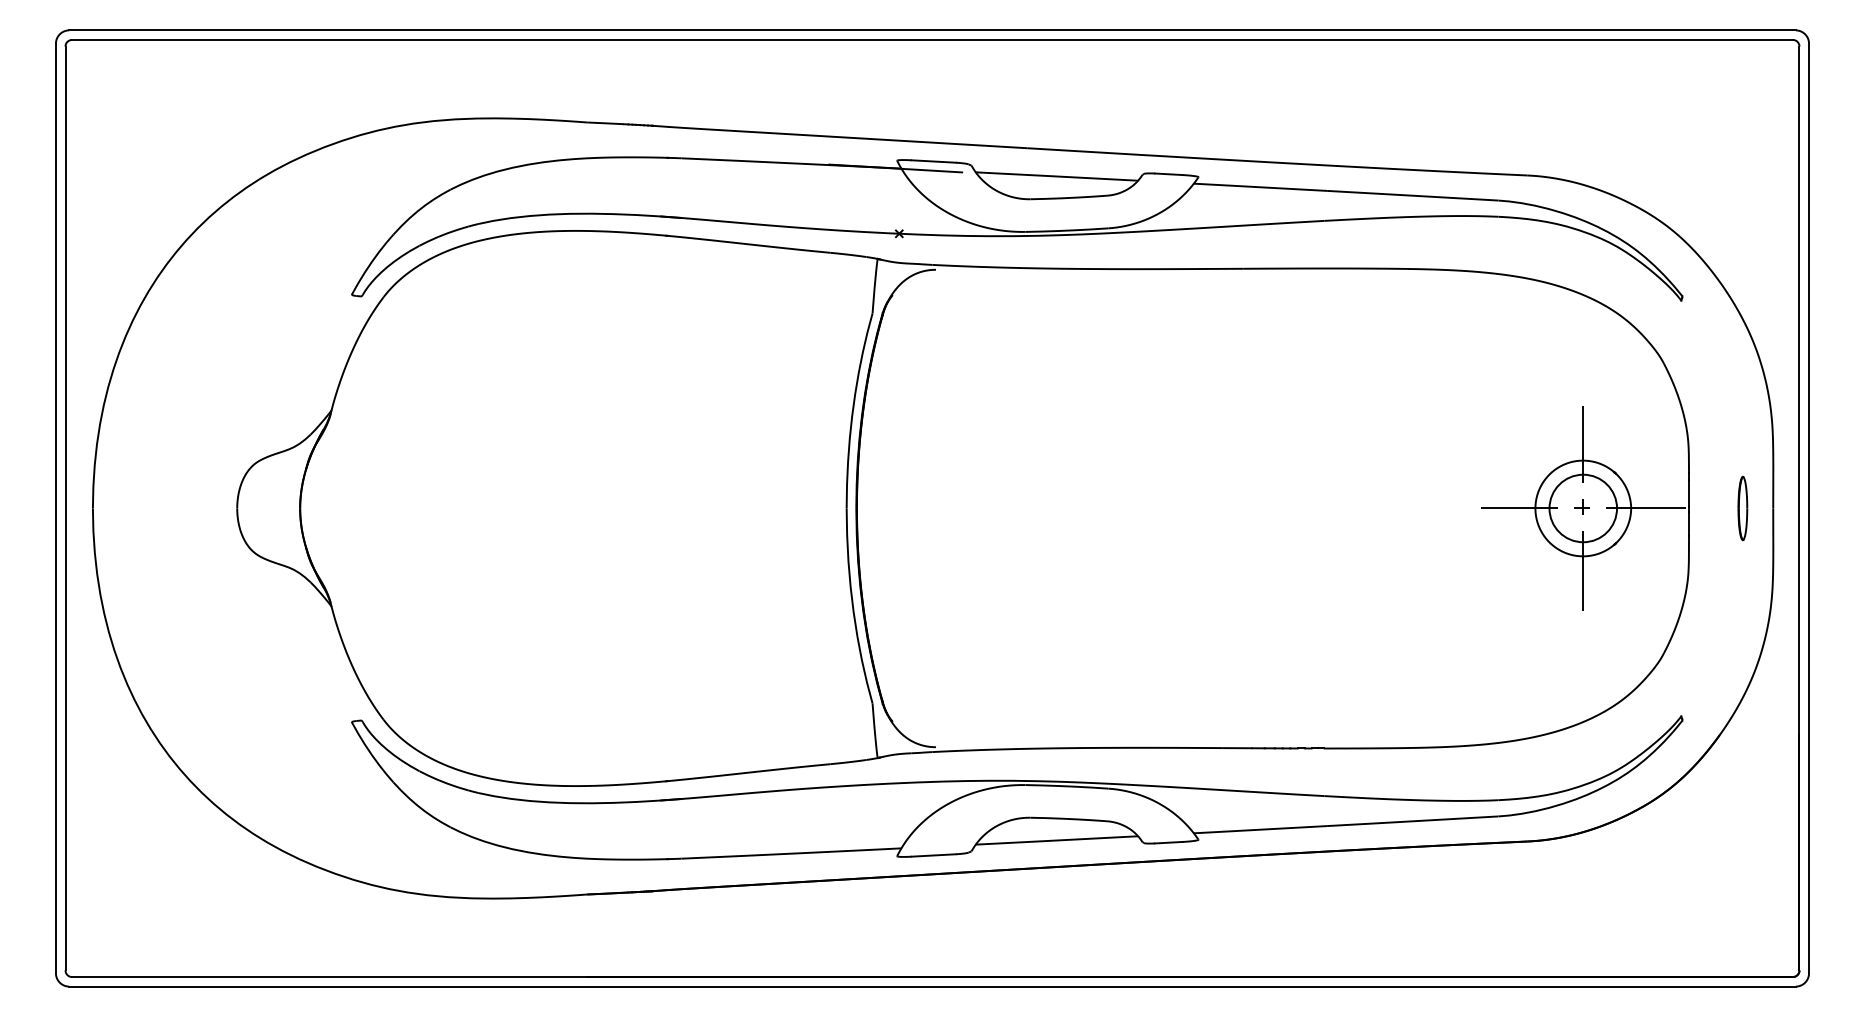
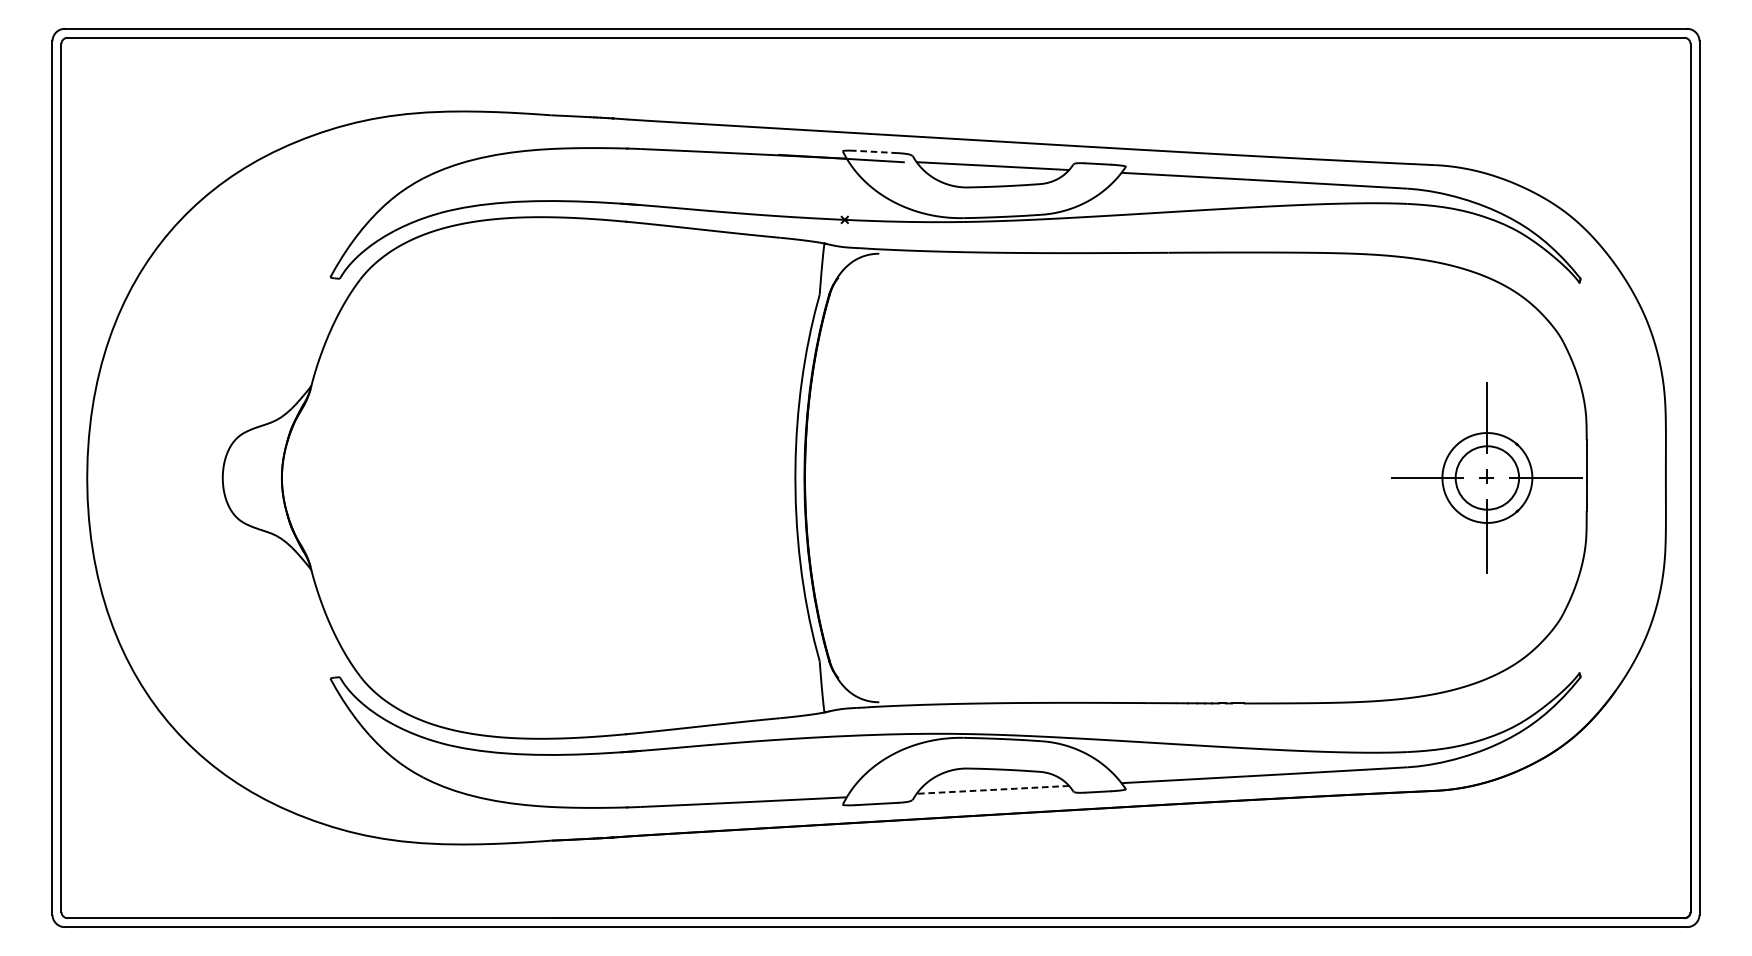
line: (933, 161) -> (876, 151), solid -> dashed
part: (1742, 508) -> (1636, 478), removed
line: (1056, 840) -> (992, 789), solid -> dashed

